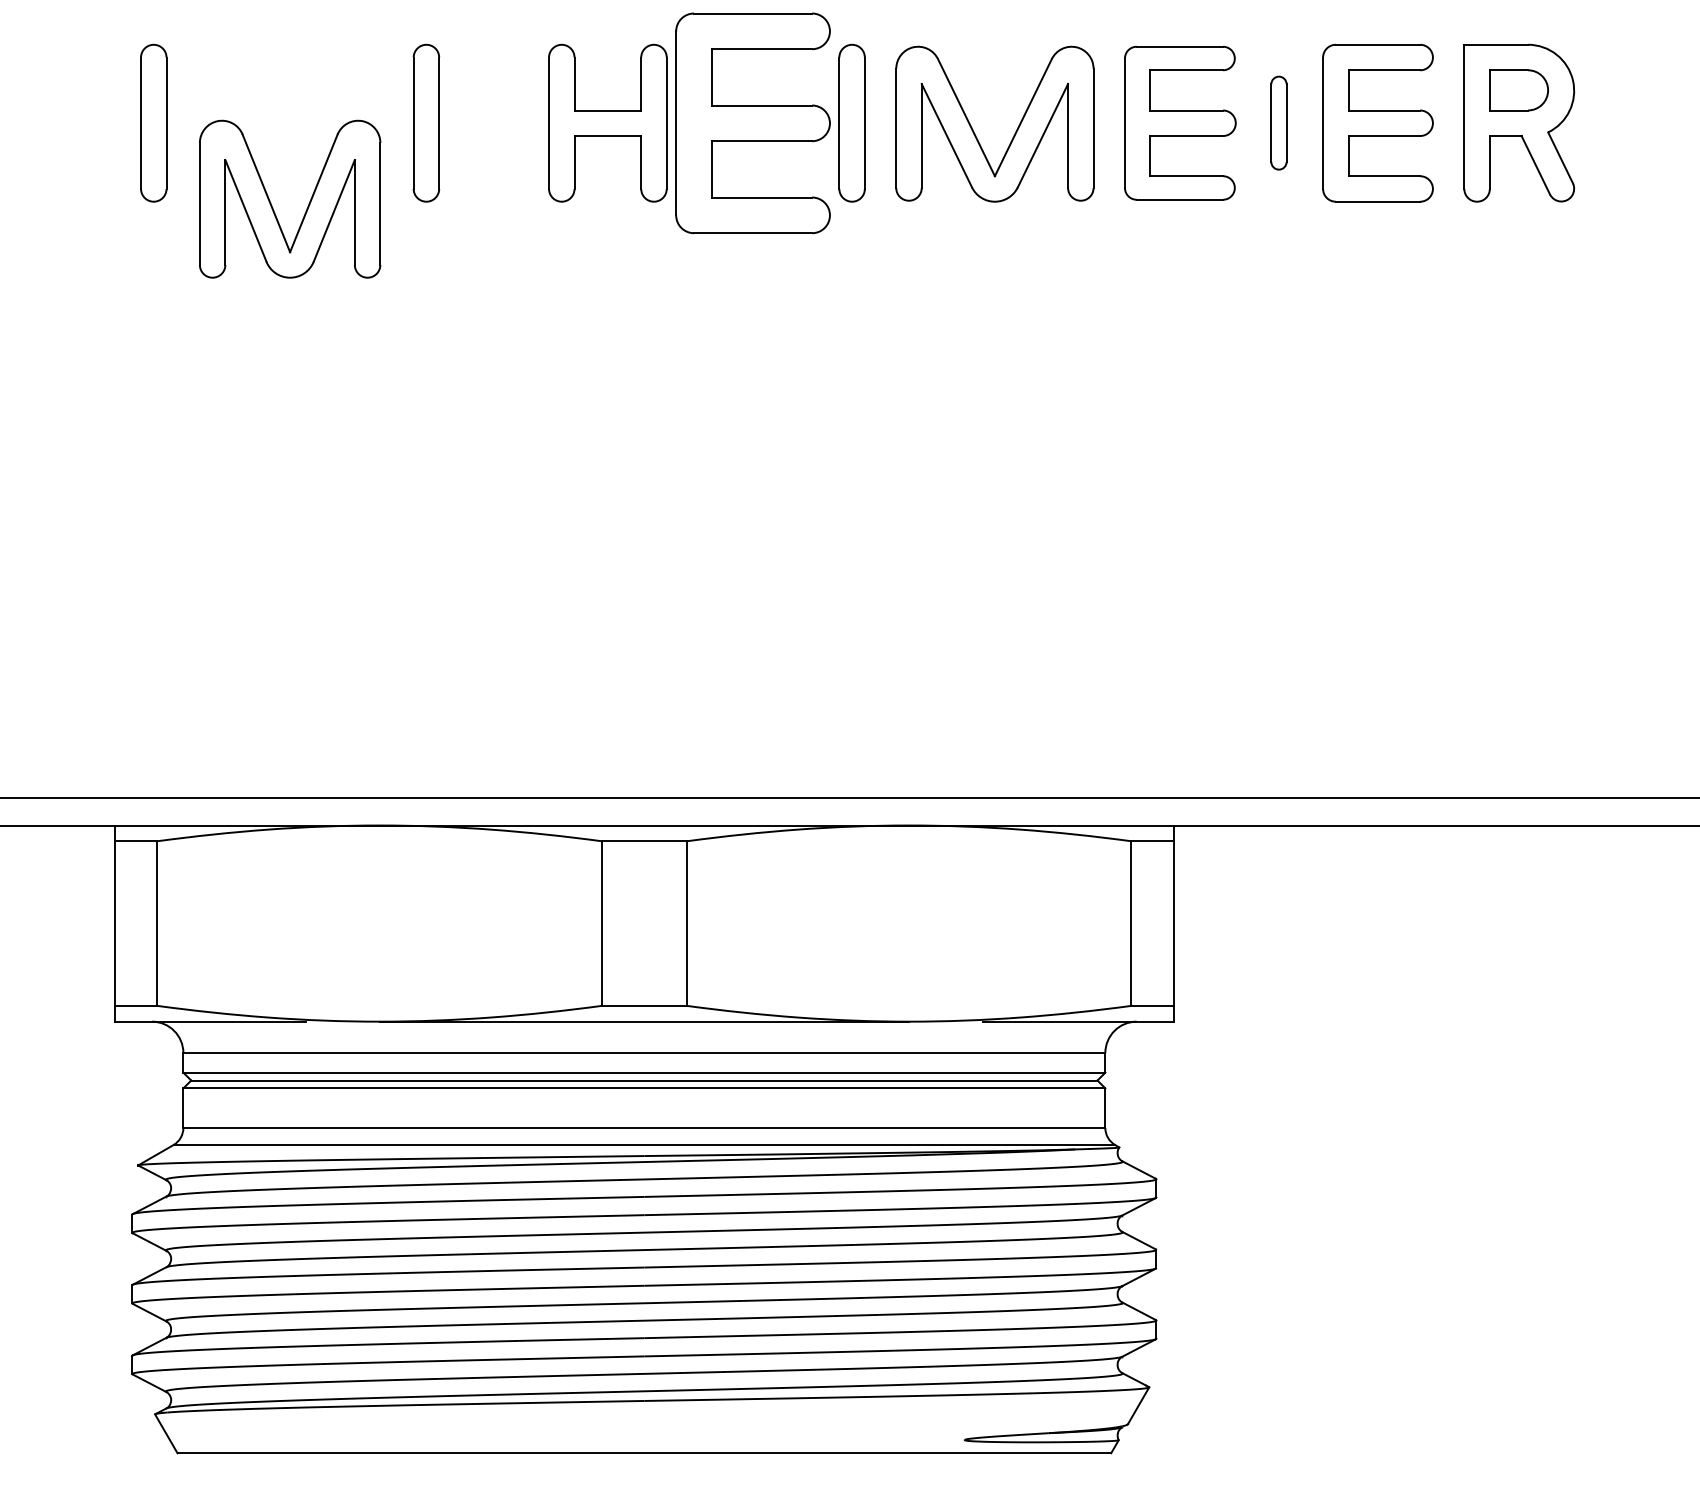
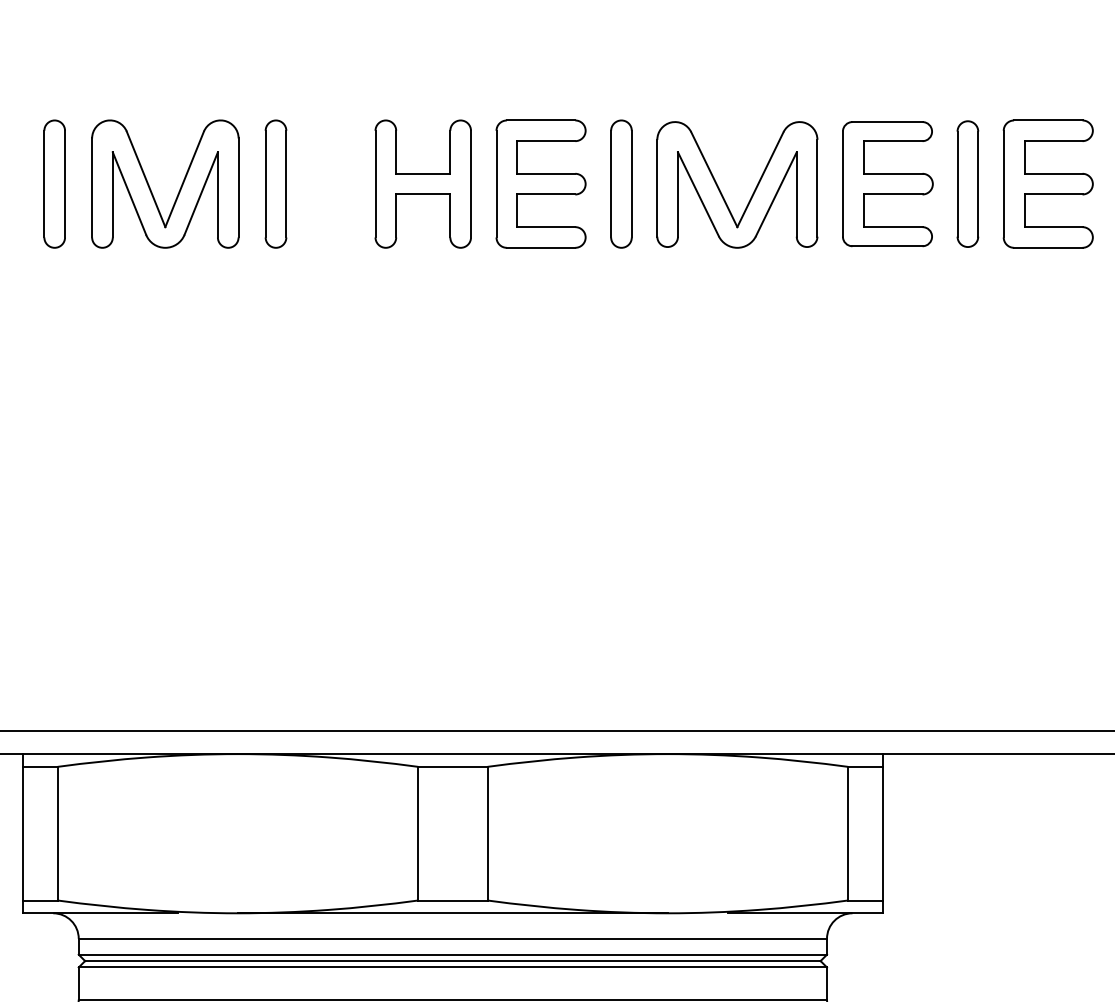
part: (752, 122) -> (540, 183), size x0.71
part: (1278, 122) -> (967, 183), size x1.67
part: (308, 203) -> (180, 187), moved

